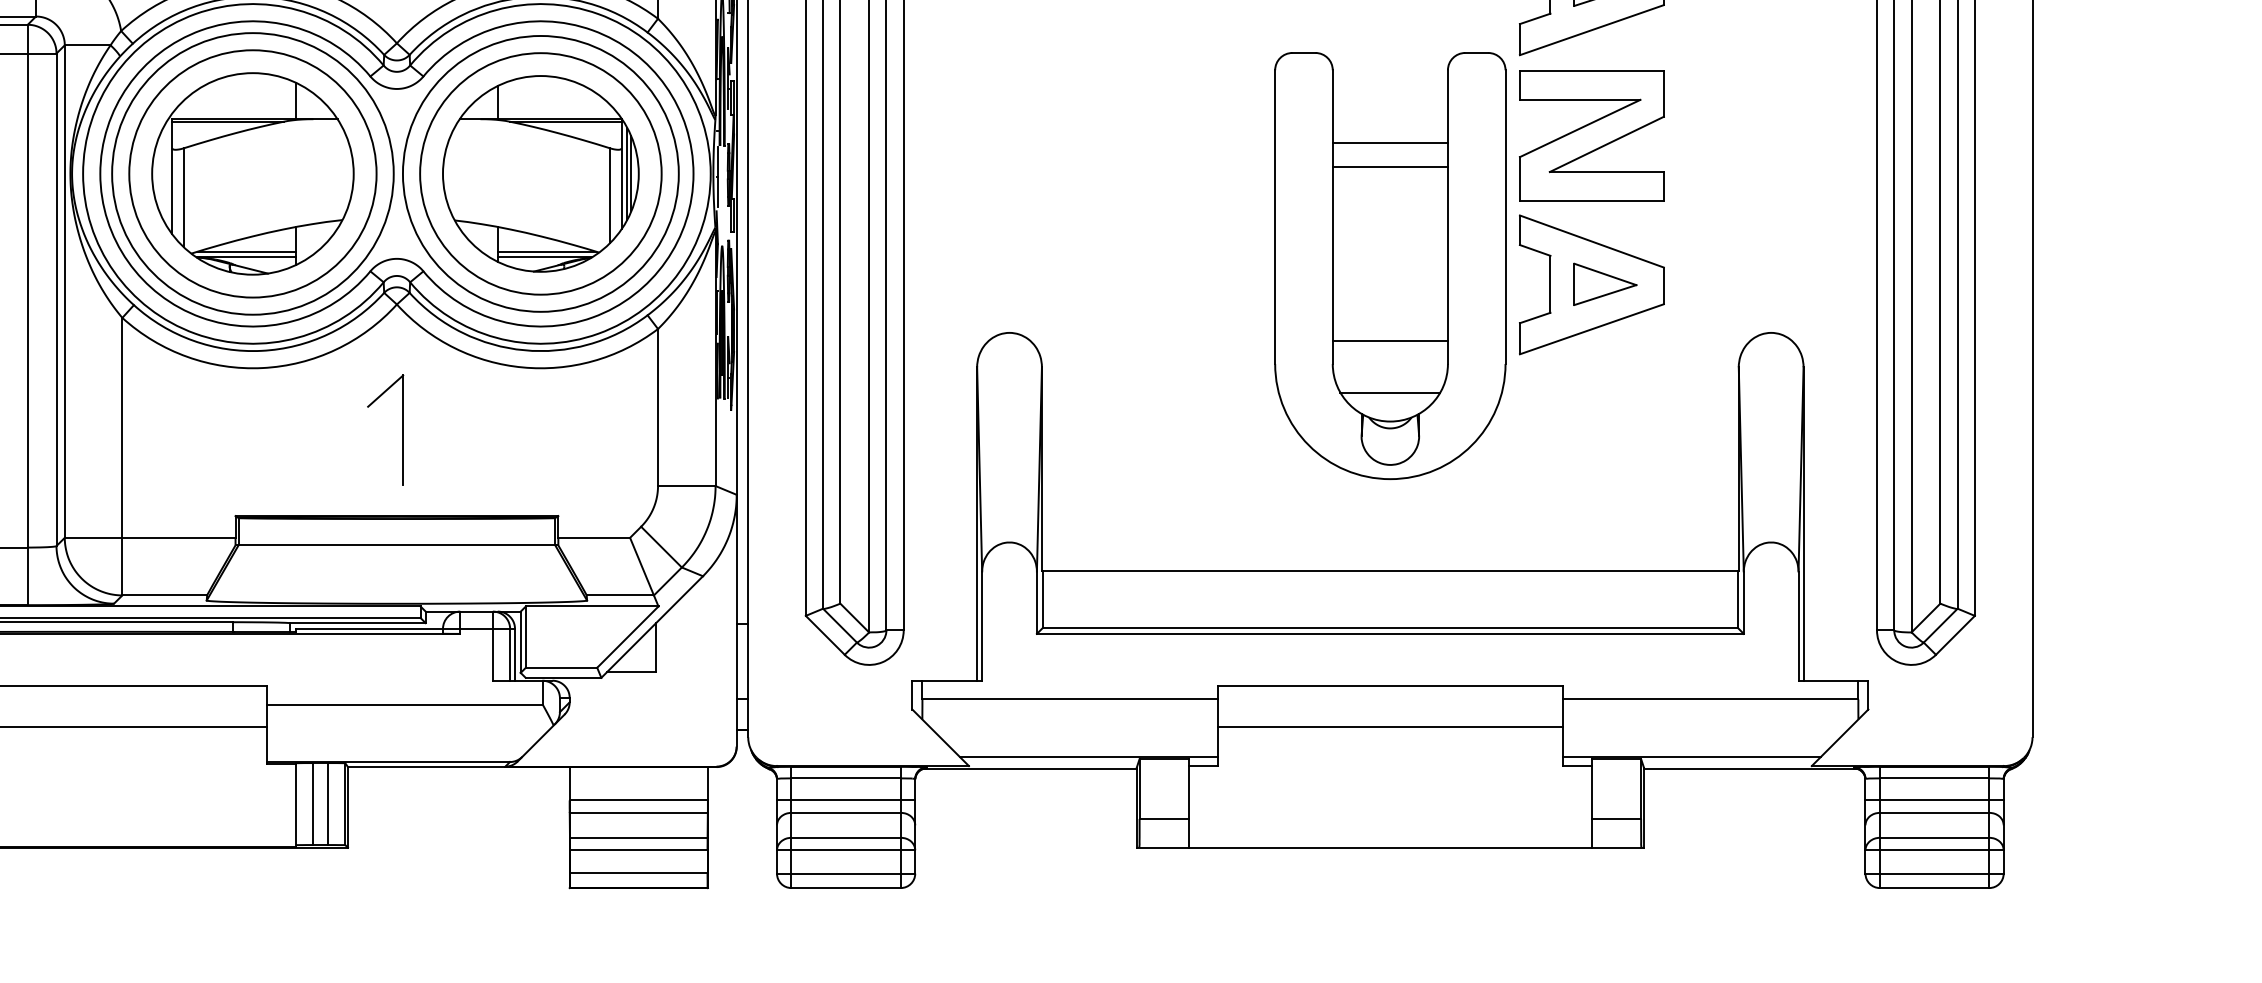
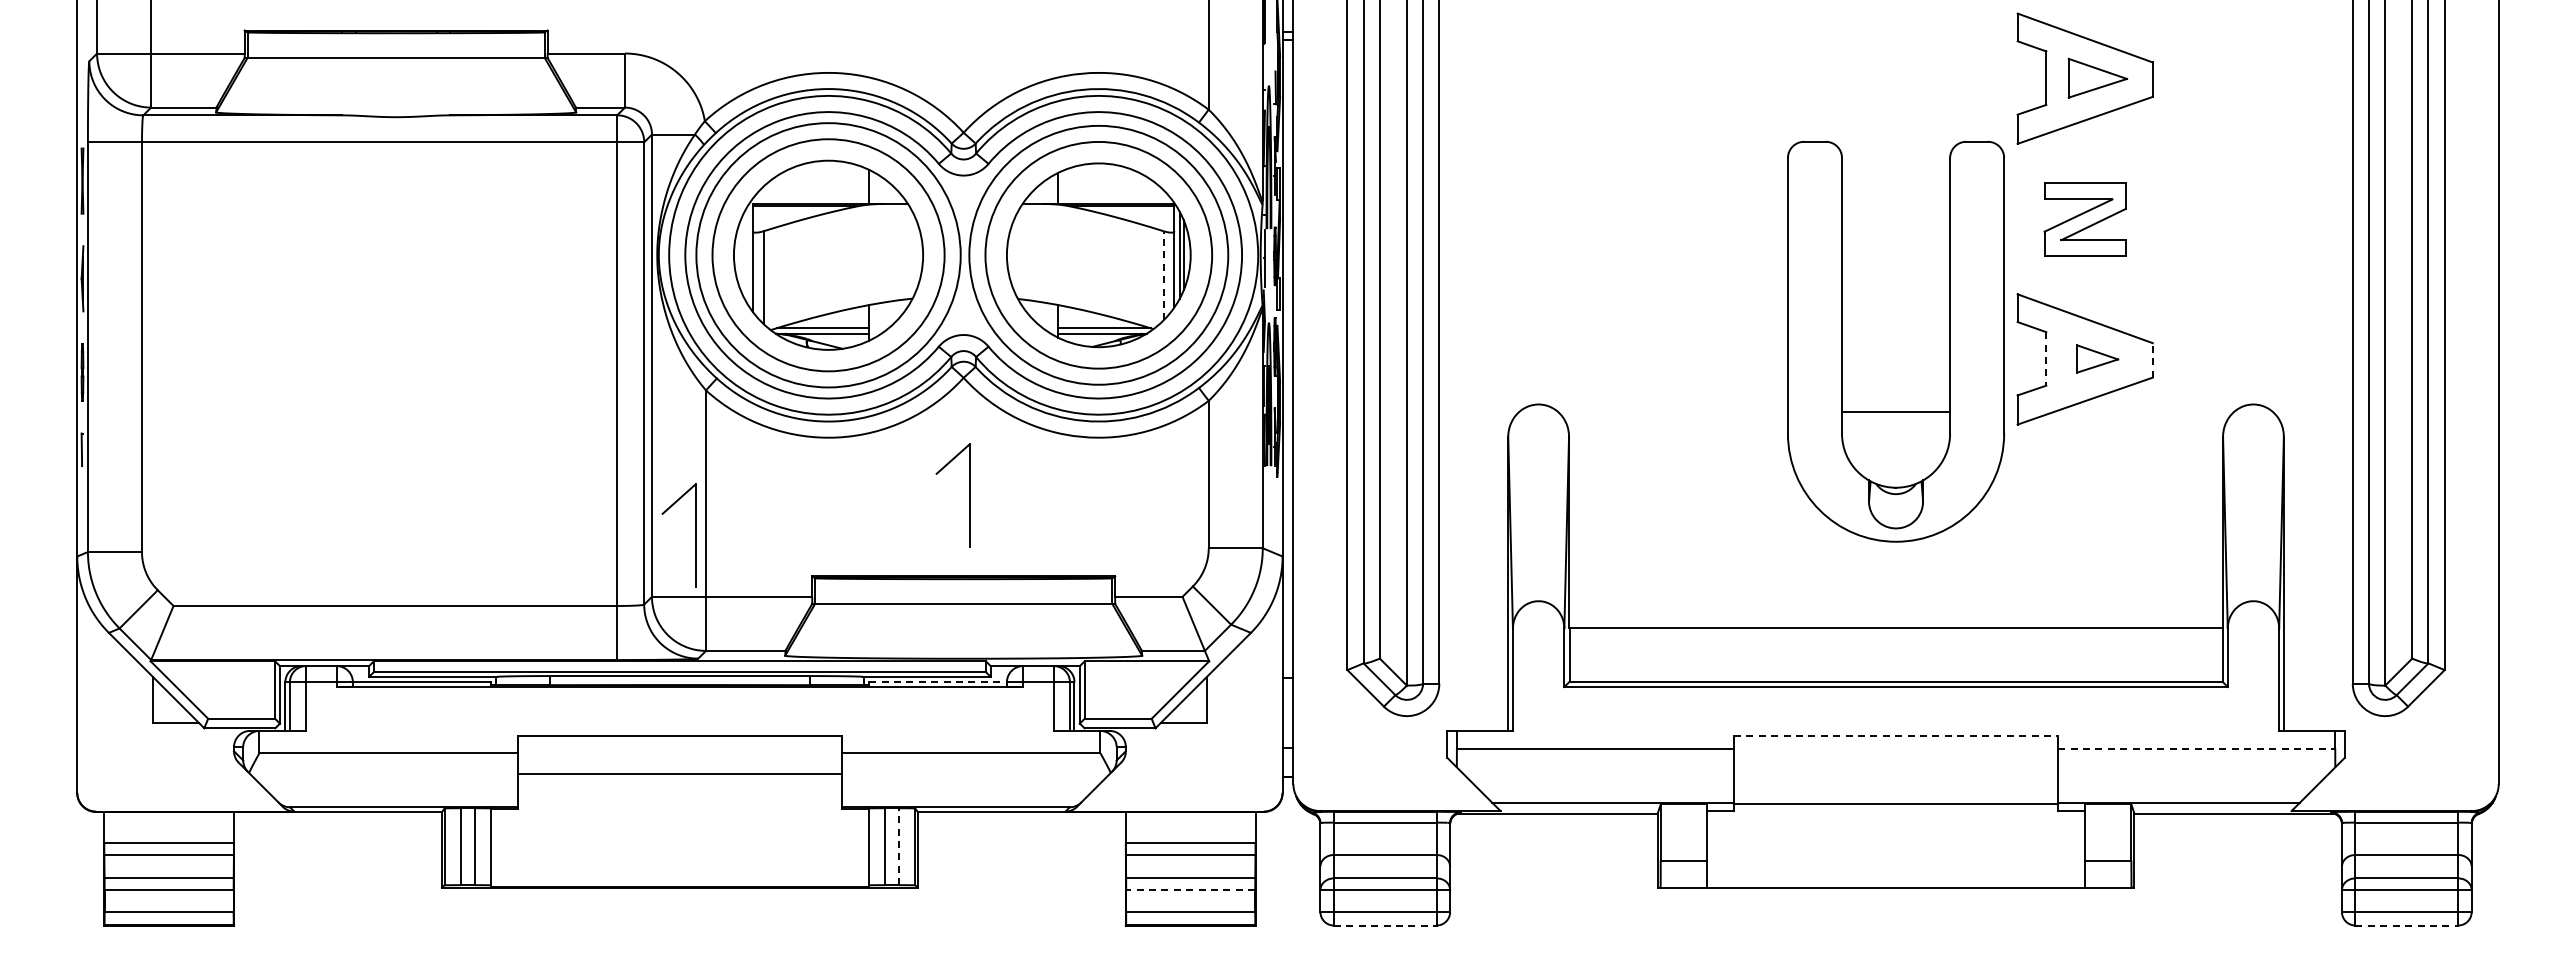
part: (1591, 135) -> (2084, 219), size x0.6
line: (1390, 143) -> (1896, 226), removed
line: (1390, 167) -> (1896, 249), removed
line: (609, 195) -> (1163, 275), solid -> dashed
line: (1550, 283) -> (2046, 358), solid -> dashed
part: (1604, 283) -> (2097, 358), size x0.7
line: (1663, 284) -> (2152, 359), solid -> dashed
line: (1389, 392) -> (1895, 460), removed
part: (111, 472) -> (695, 535), added
line: (370, 629) -> (938, 682), solid -> dashed
line: (1390, 686) -> (1896, 736), solid -> dashed
line: (1710, 699) -> (2196, 748), solid -> dashed
line: (1389, 727) -> (1895, 804), moved
line: (846, 800) -> (1385, 843), removed
line: (1934, 800) -> (2406, 843), removed
line: (328, 803) -> (899, 846), solid -> dashed
line: (638, 850) -> (1190, 890), solid -> dashed
line: (846, 888) -> (1385, 925), solid -> dashed
line: (1935, 888) -> (2407, 925), solid -> dashed

